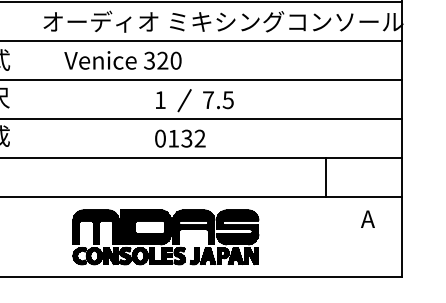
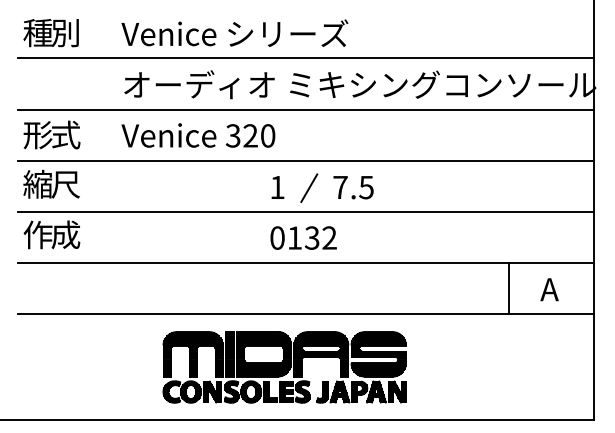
text: (123, 60) -> (198, 135), moved
line: (325, 177) -> (508, 288), moved
text: (367, 219) -> (549, 289), moved

